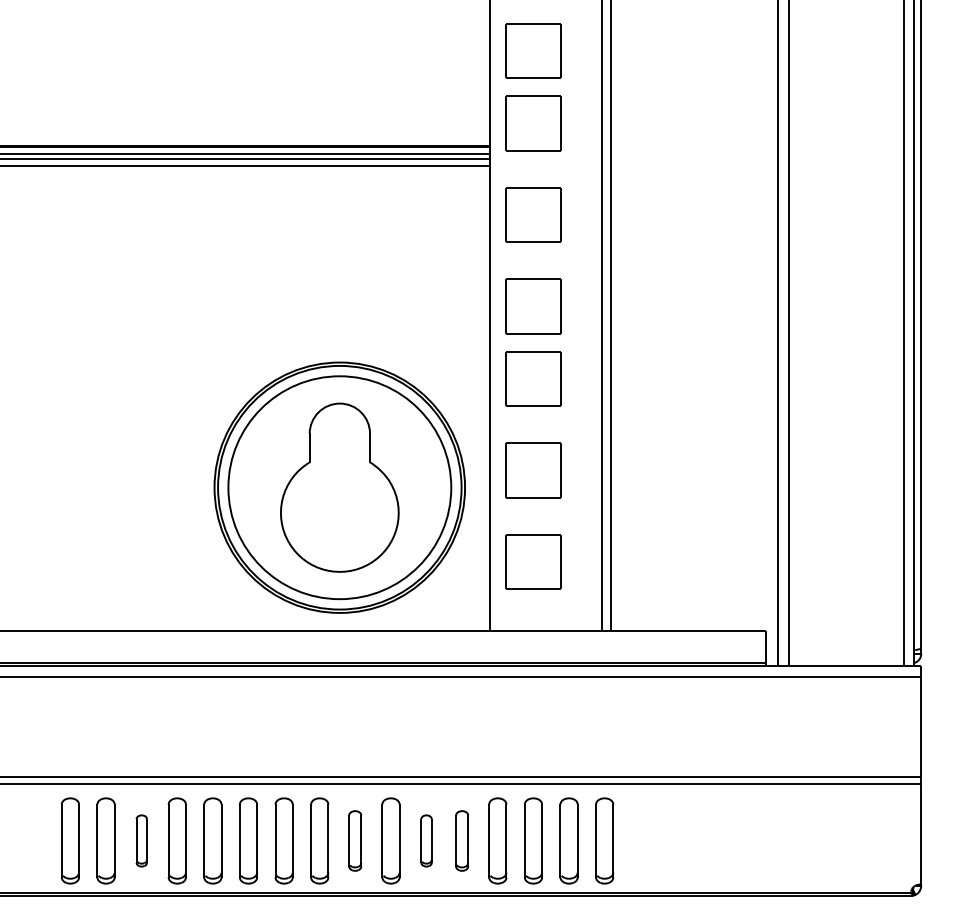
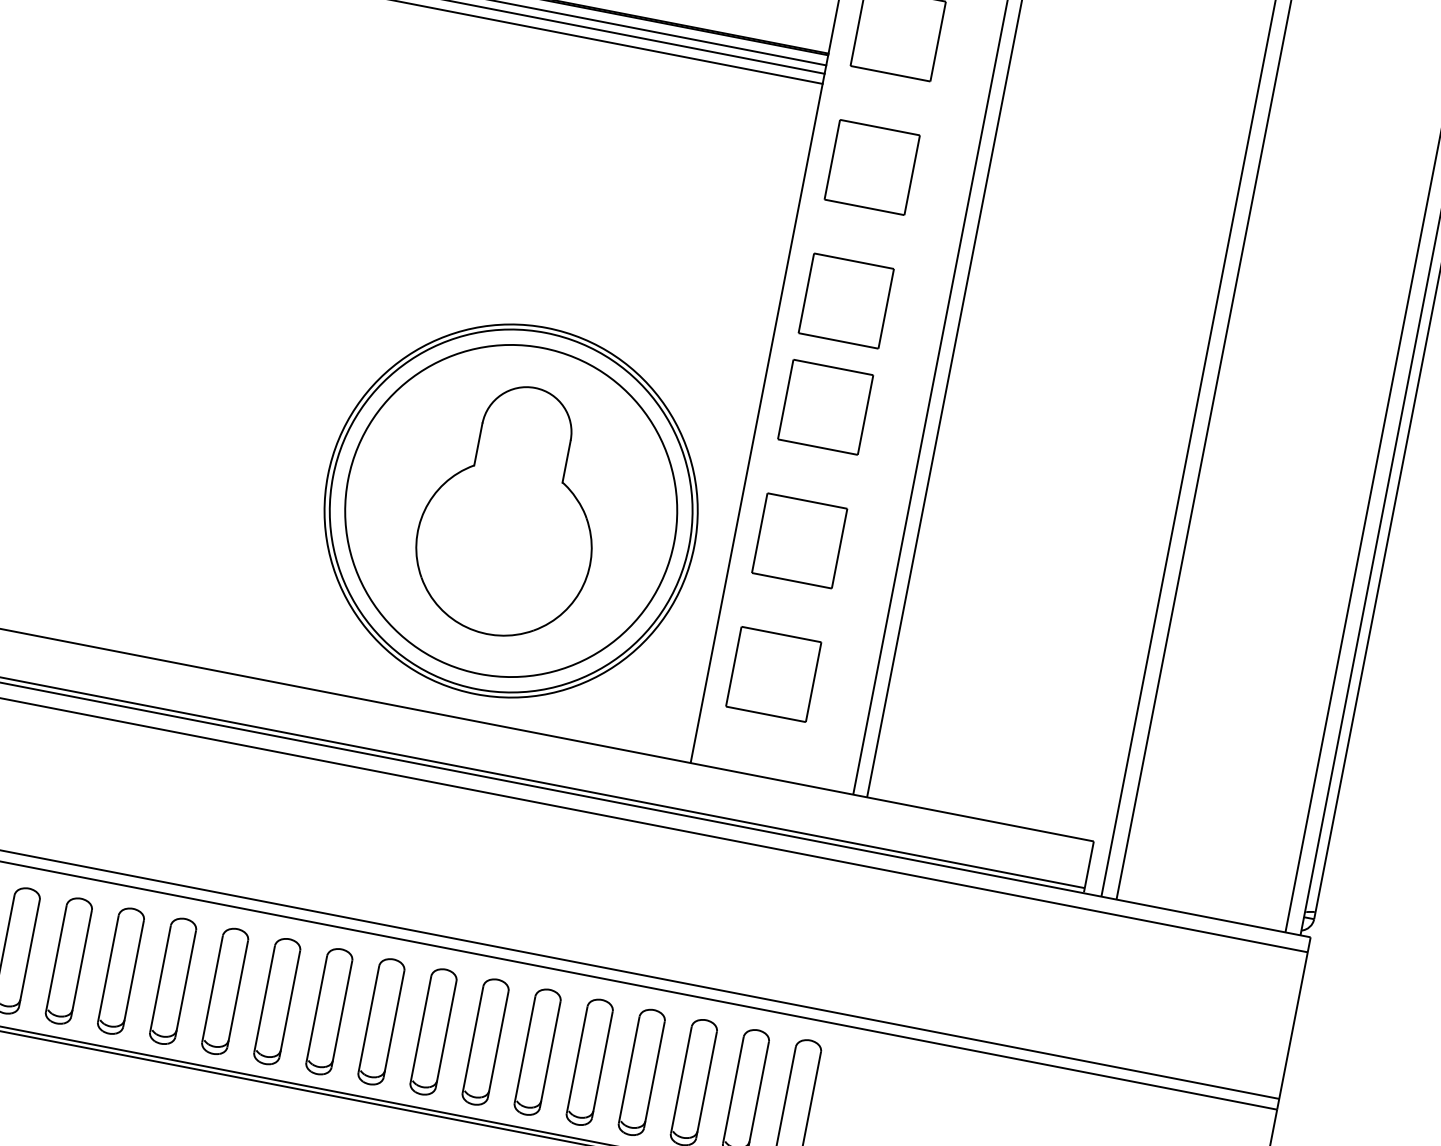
part: (141, 840) -> (120, 970), size x1.67
part: (354, 840) -> (432, 1030), size x1.43
part: (426, 840) -> (537, 1051), size x1.67
part: (461, 840) -> (588, 1061), size x1.43

